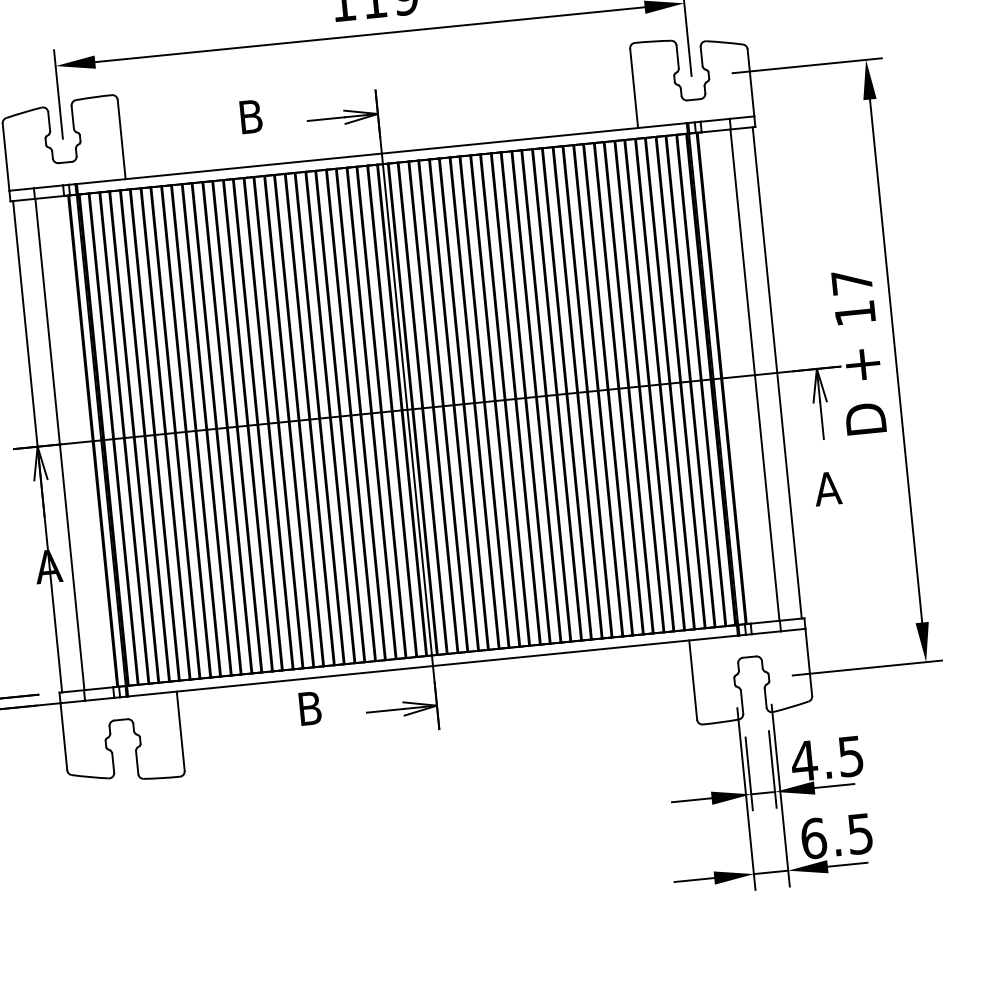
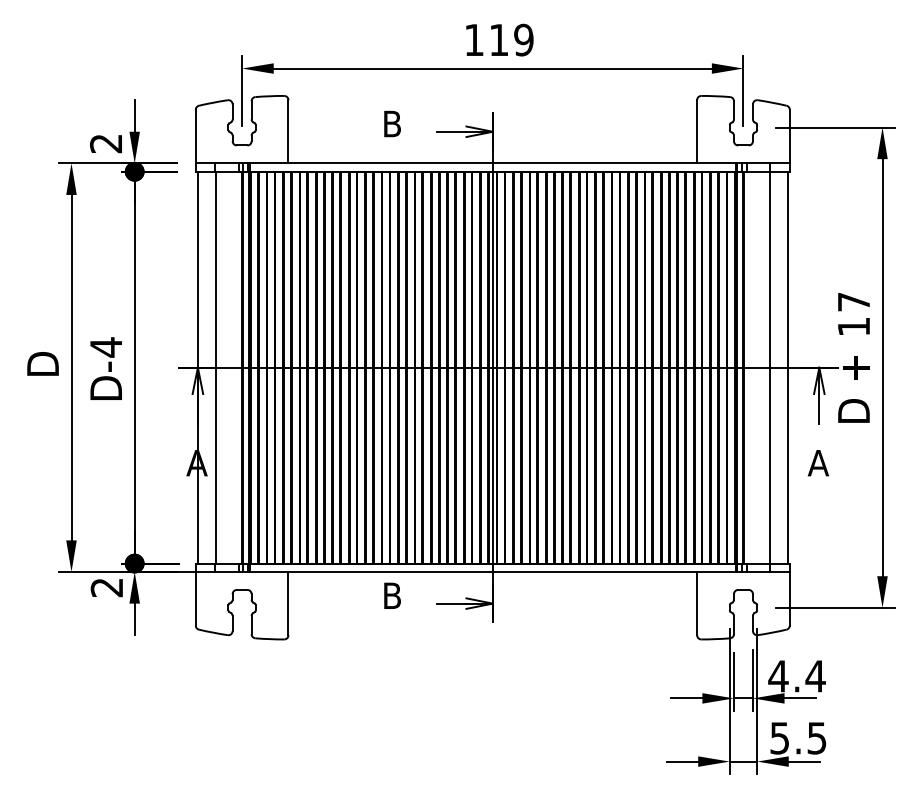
text: (850, 756) -> (815, 676), 4.5 -> 4.4
text: (813, 838) -> (779, 738), 6.5 -> 5.5

